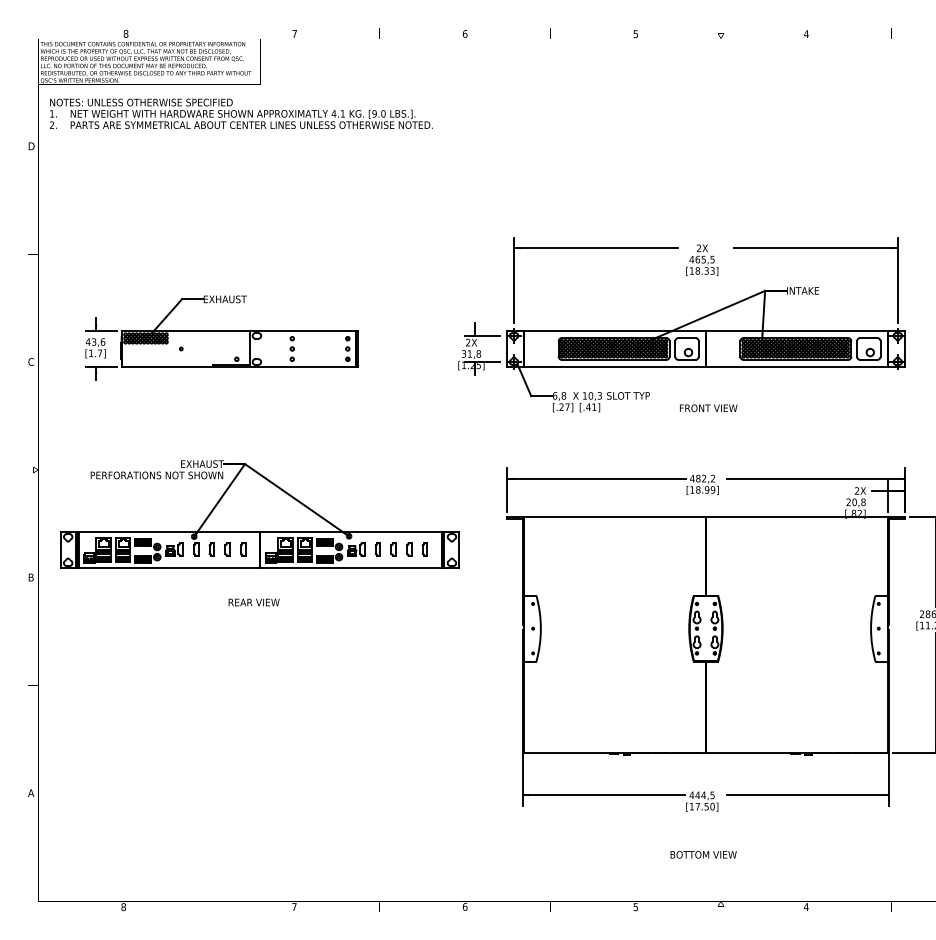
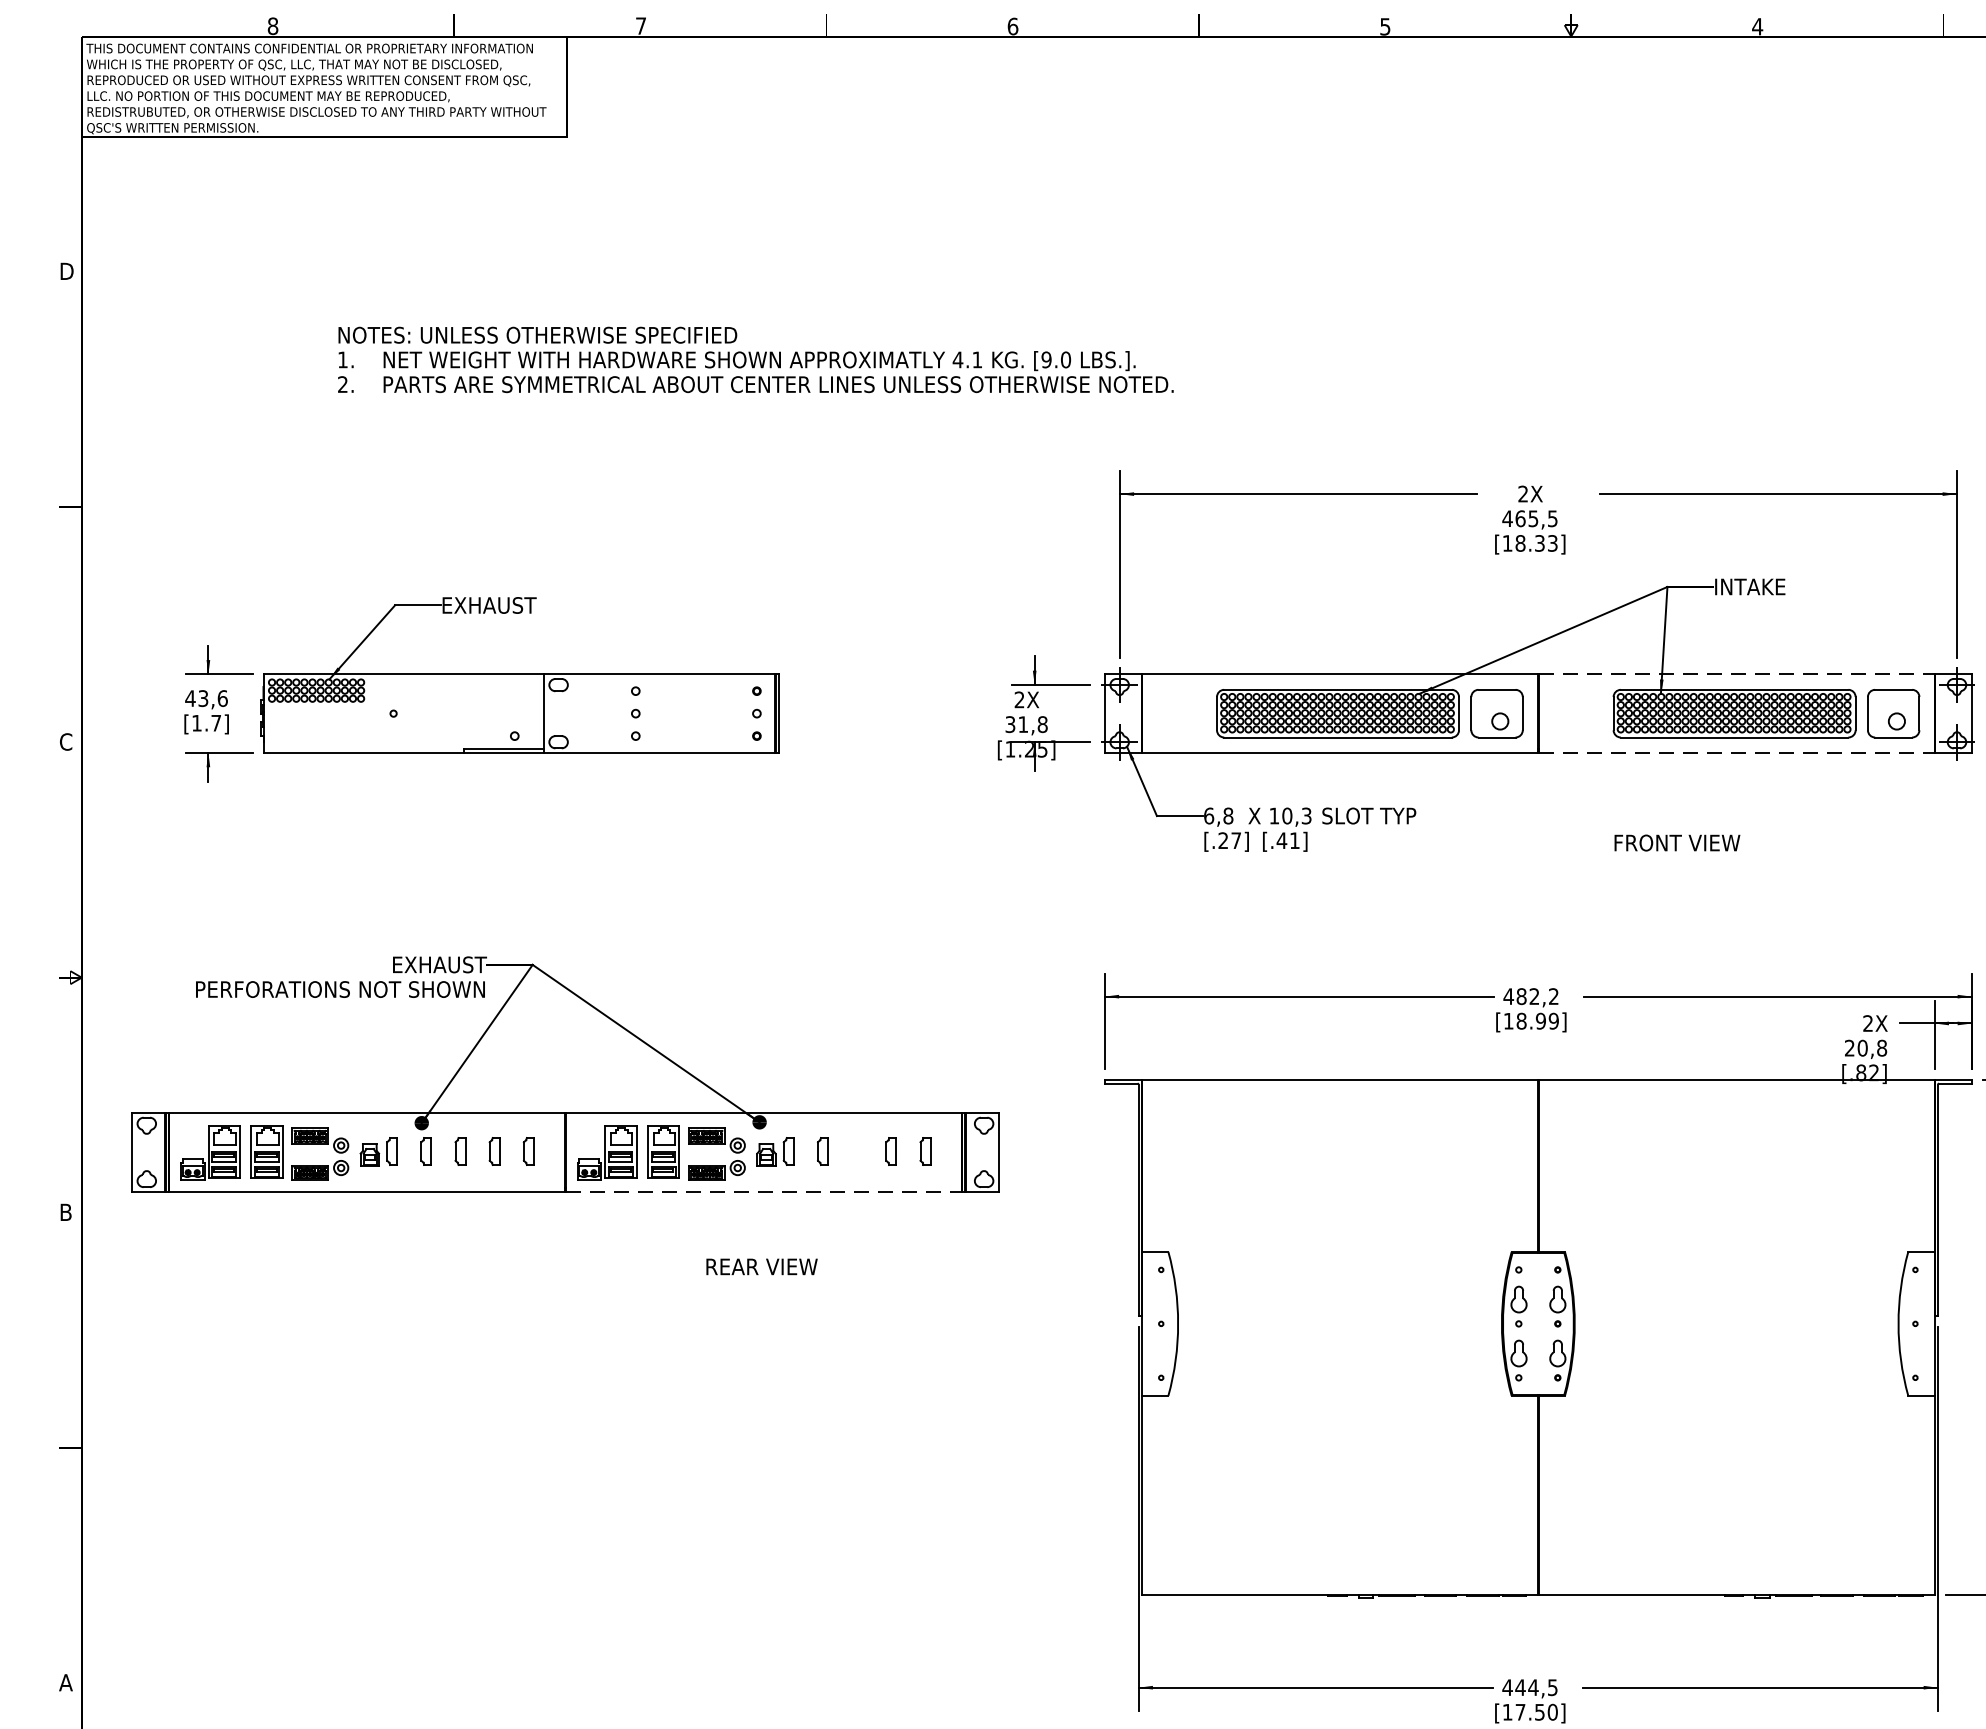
text: (240, 113) -> (754, 359), moved
line: (796, 331) -> (1735, 675), solid -> dashed
line: (796, 366) -> (1735, 751), solid -> dashed
text: (708, 408) -> (1676, 843), moved
part: (393, 549) -> (856, 1151), removed
line: (350, 568) -> (762, 1192), solid -> dashed
text: (253, 602) -> (760, 1266), moved

